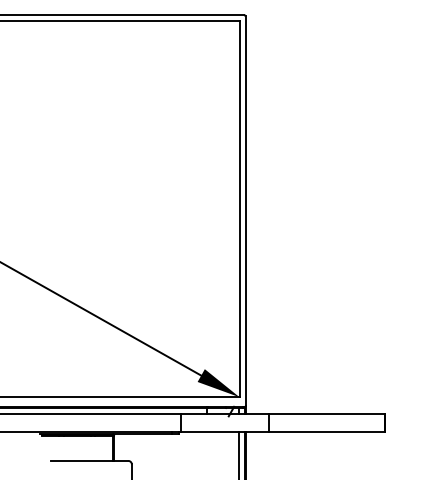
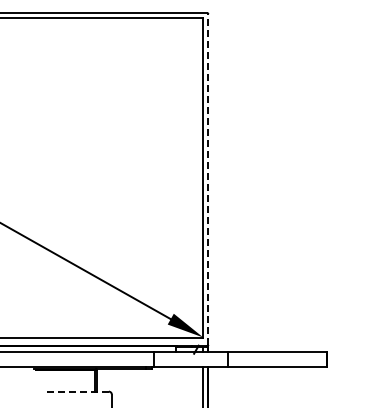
line: (245, 211) -> (208, 179), solid -> dashed
line: (89, 460) -> (75, 391), solid -> dashed

